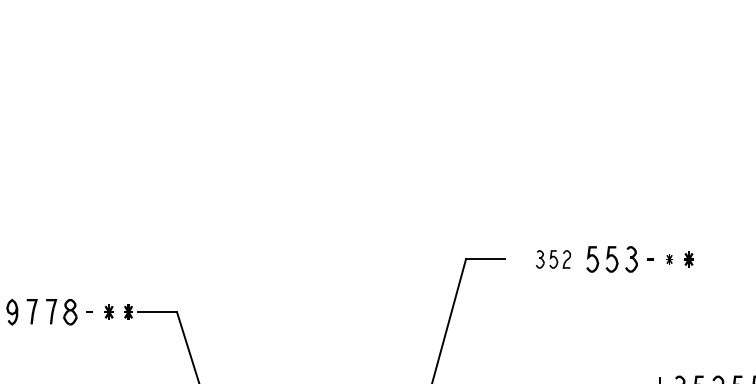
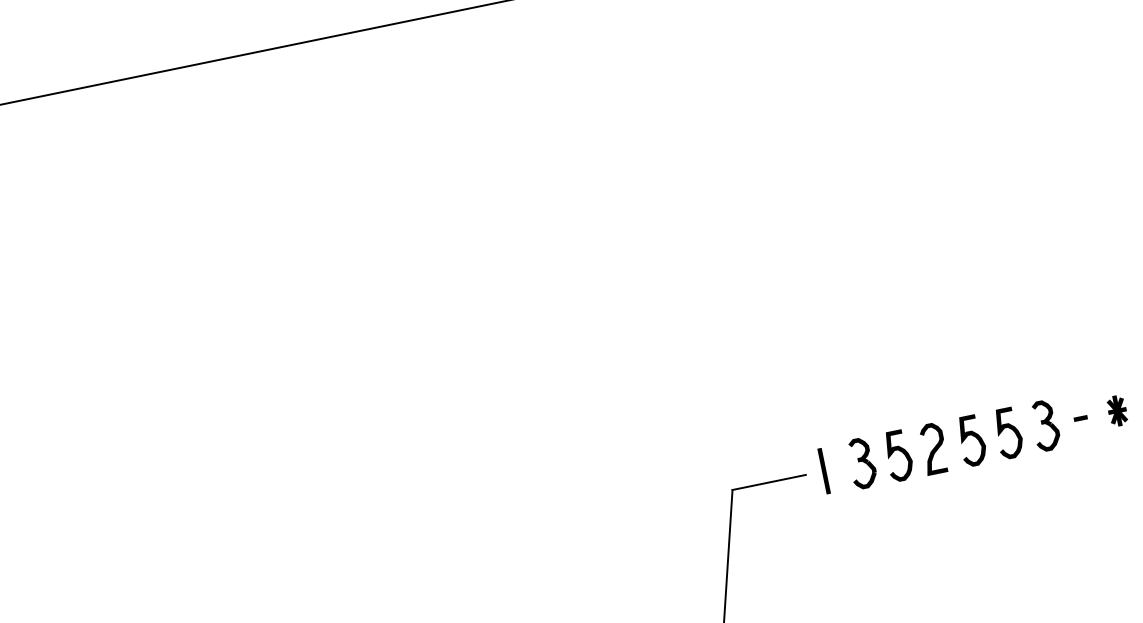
line: (514, 259) -> (824, 471), added
part: (553, 259) -> (897, 456), size x1.43
part: (669, 259) -> (1117, 411), size x1.43

